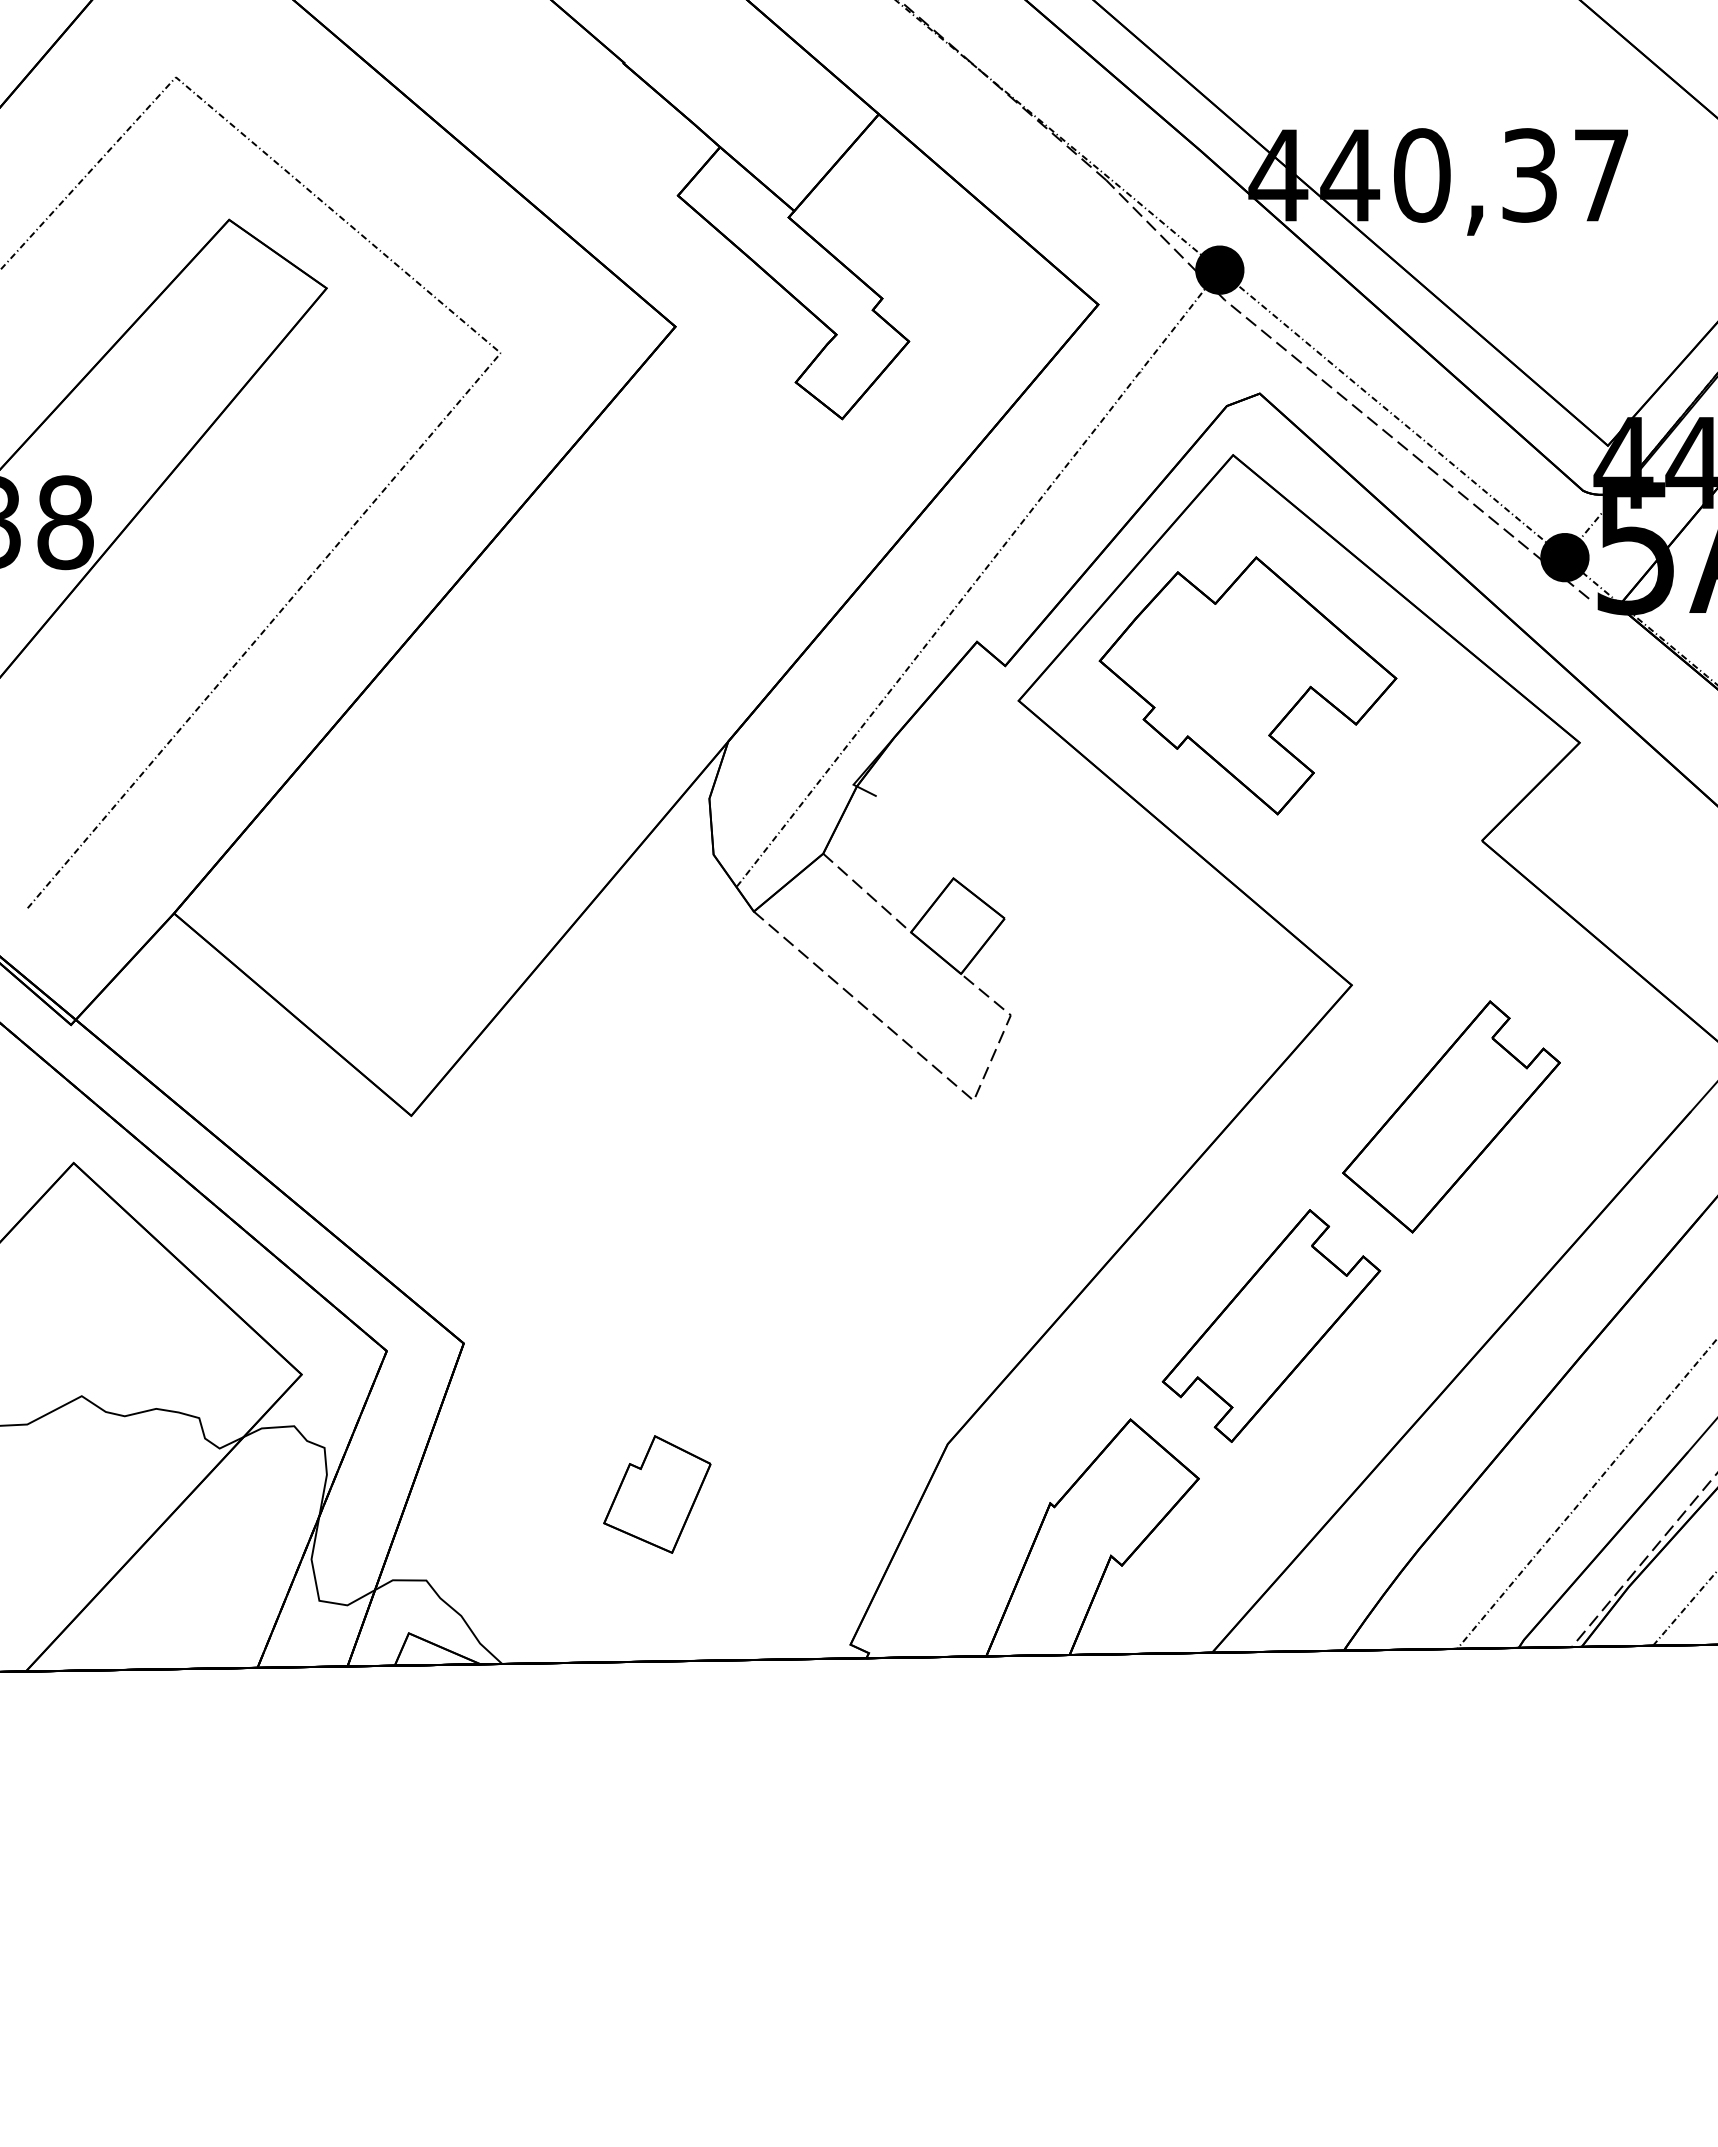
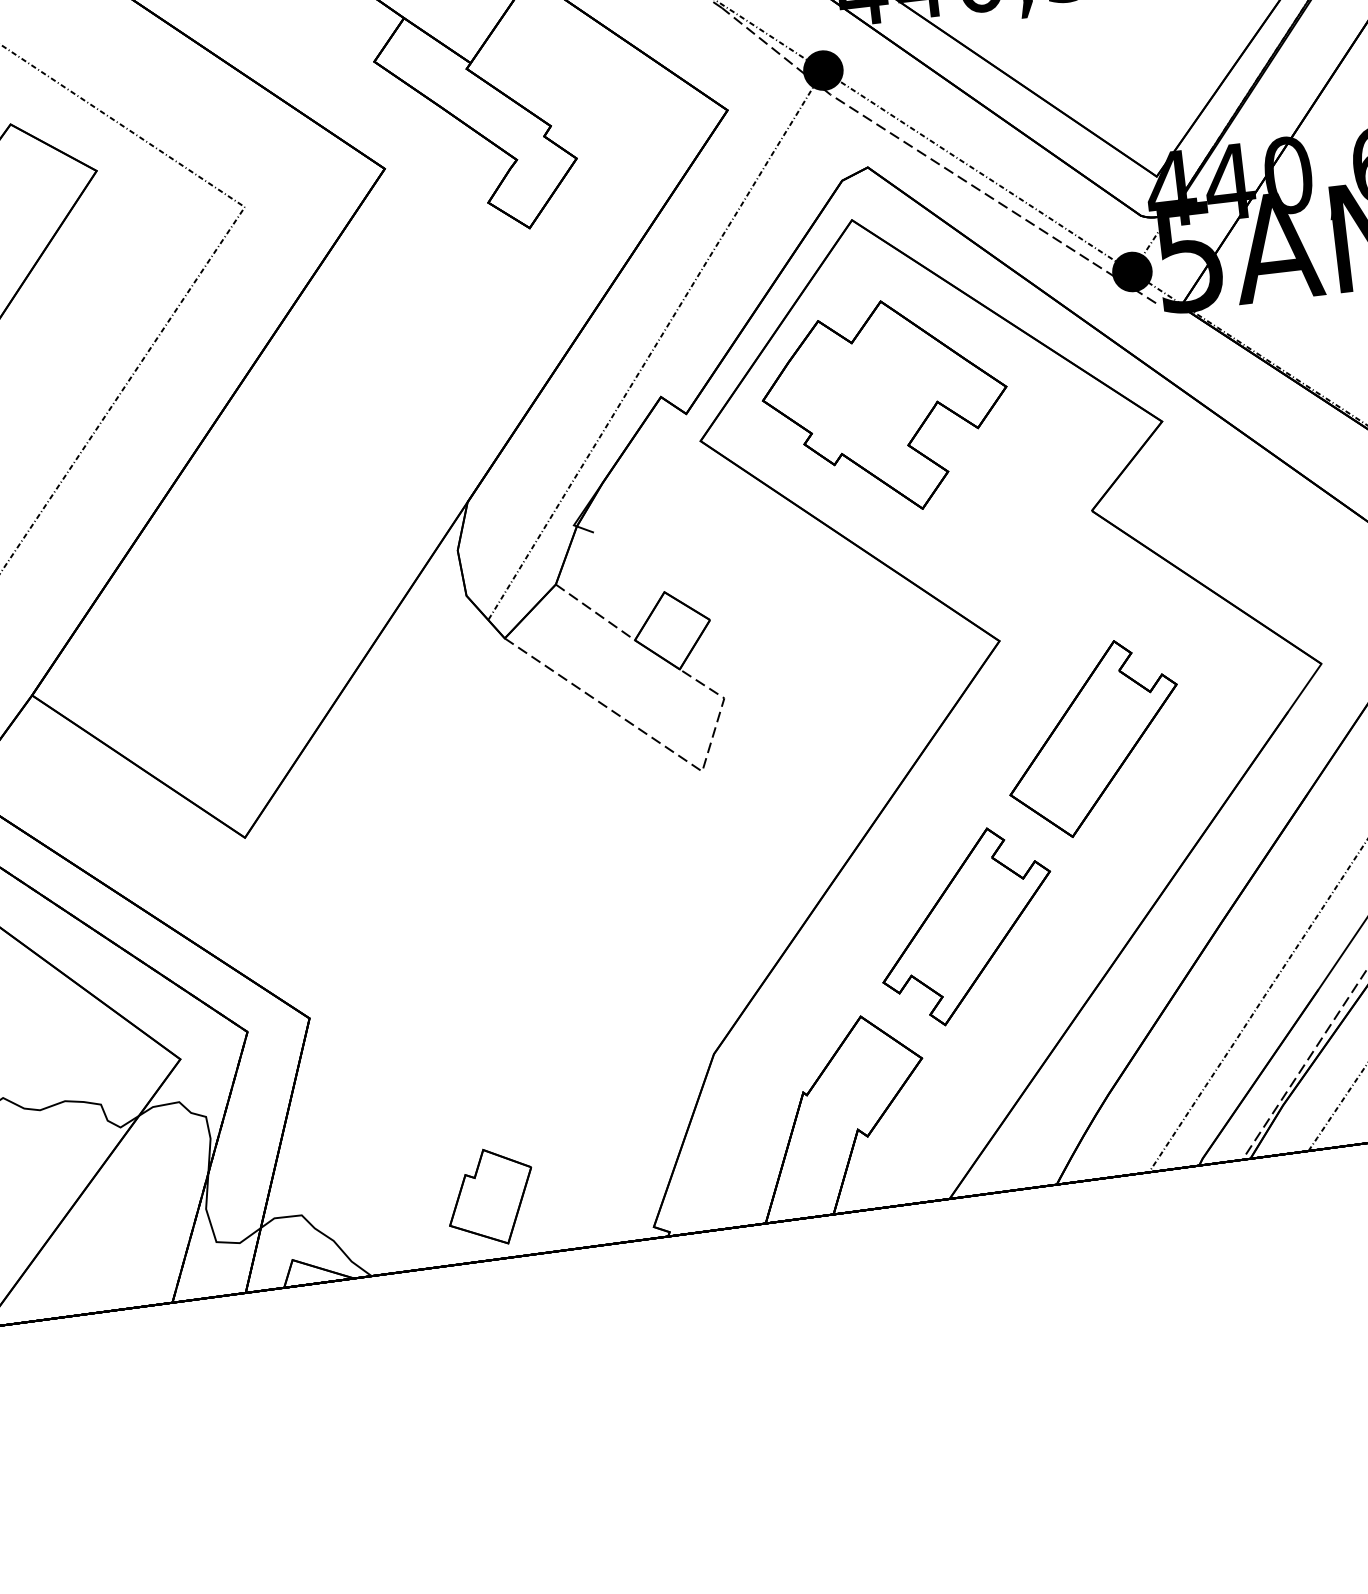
part: (657, 1494) -> (490, 1197), moved

